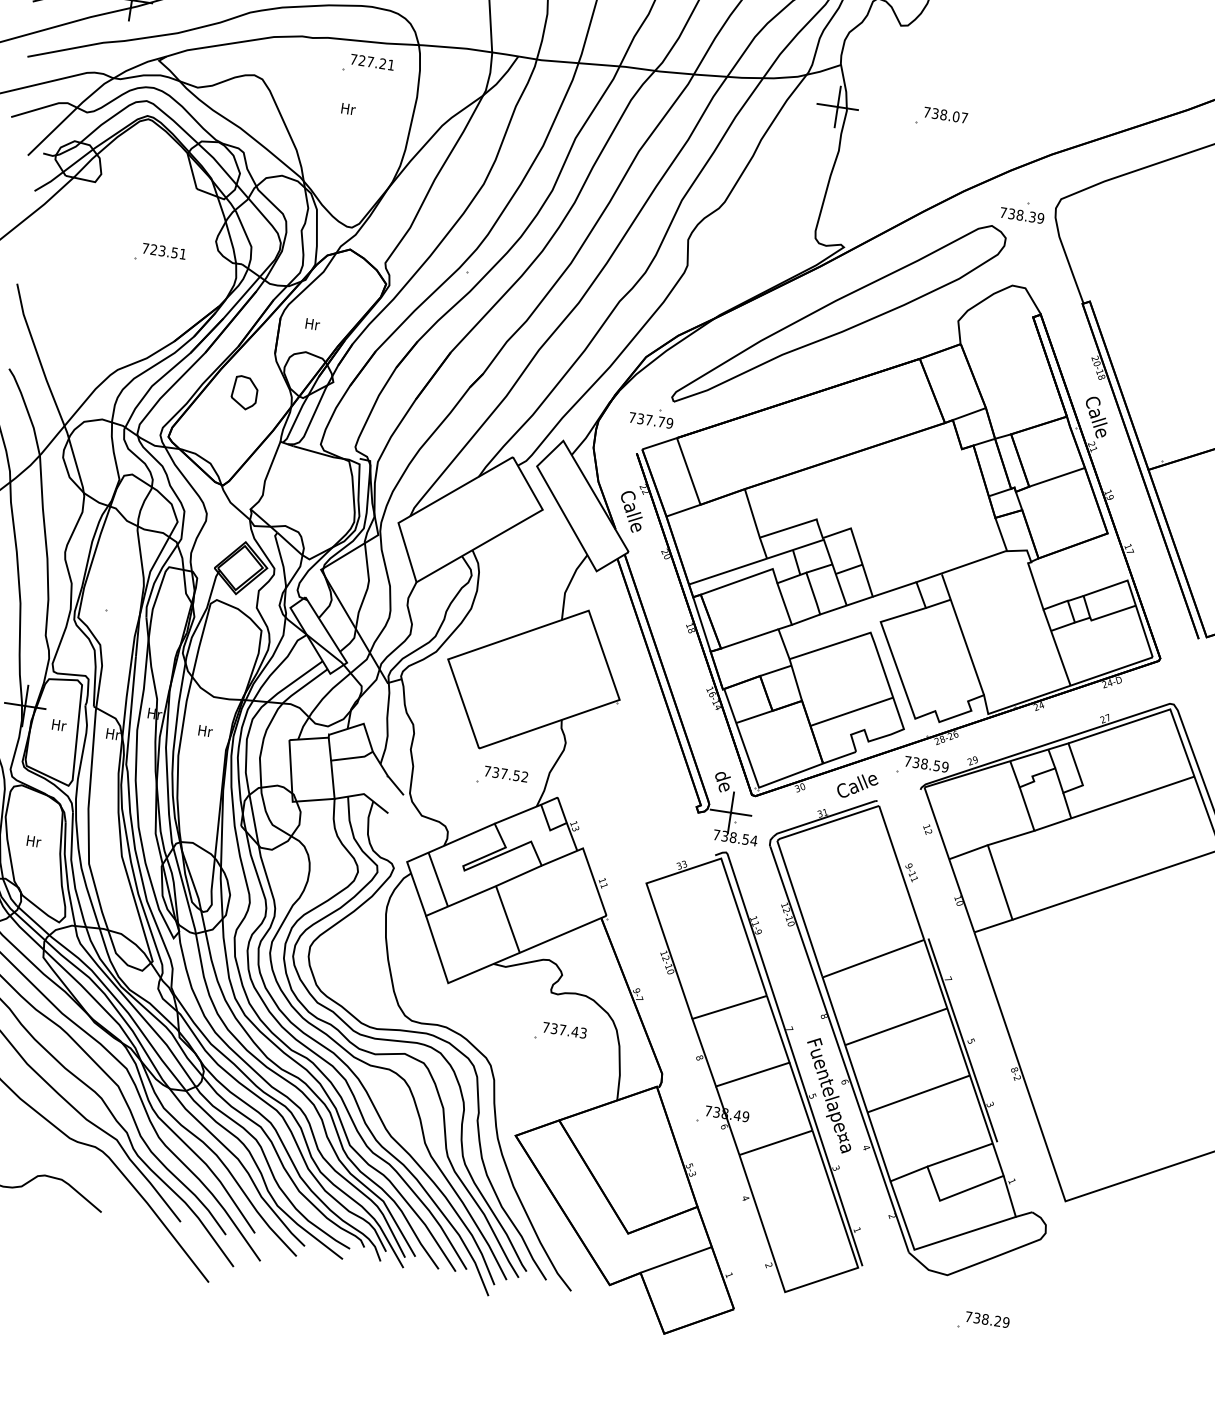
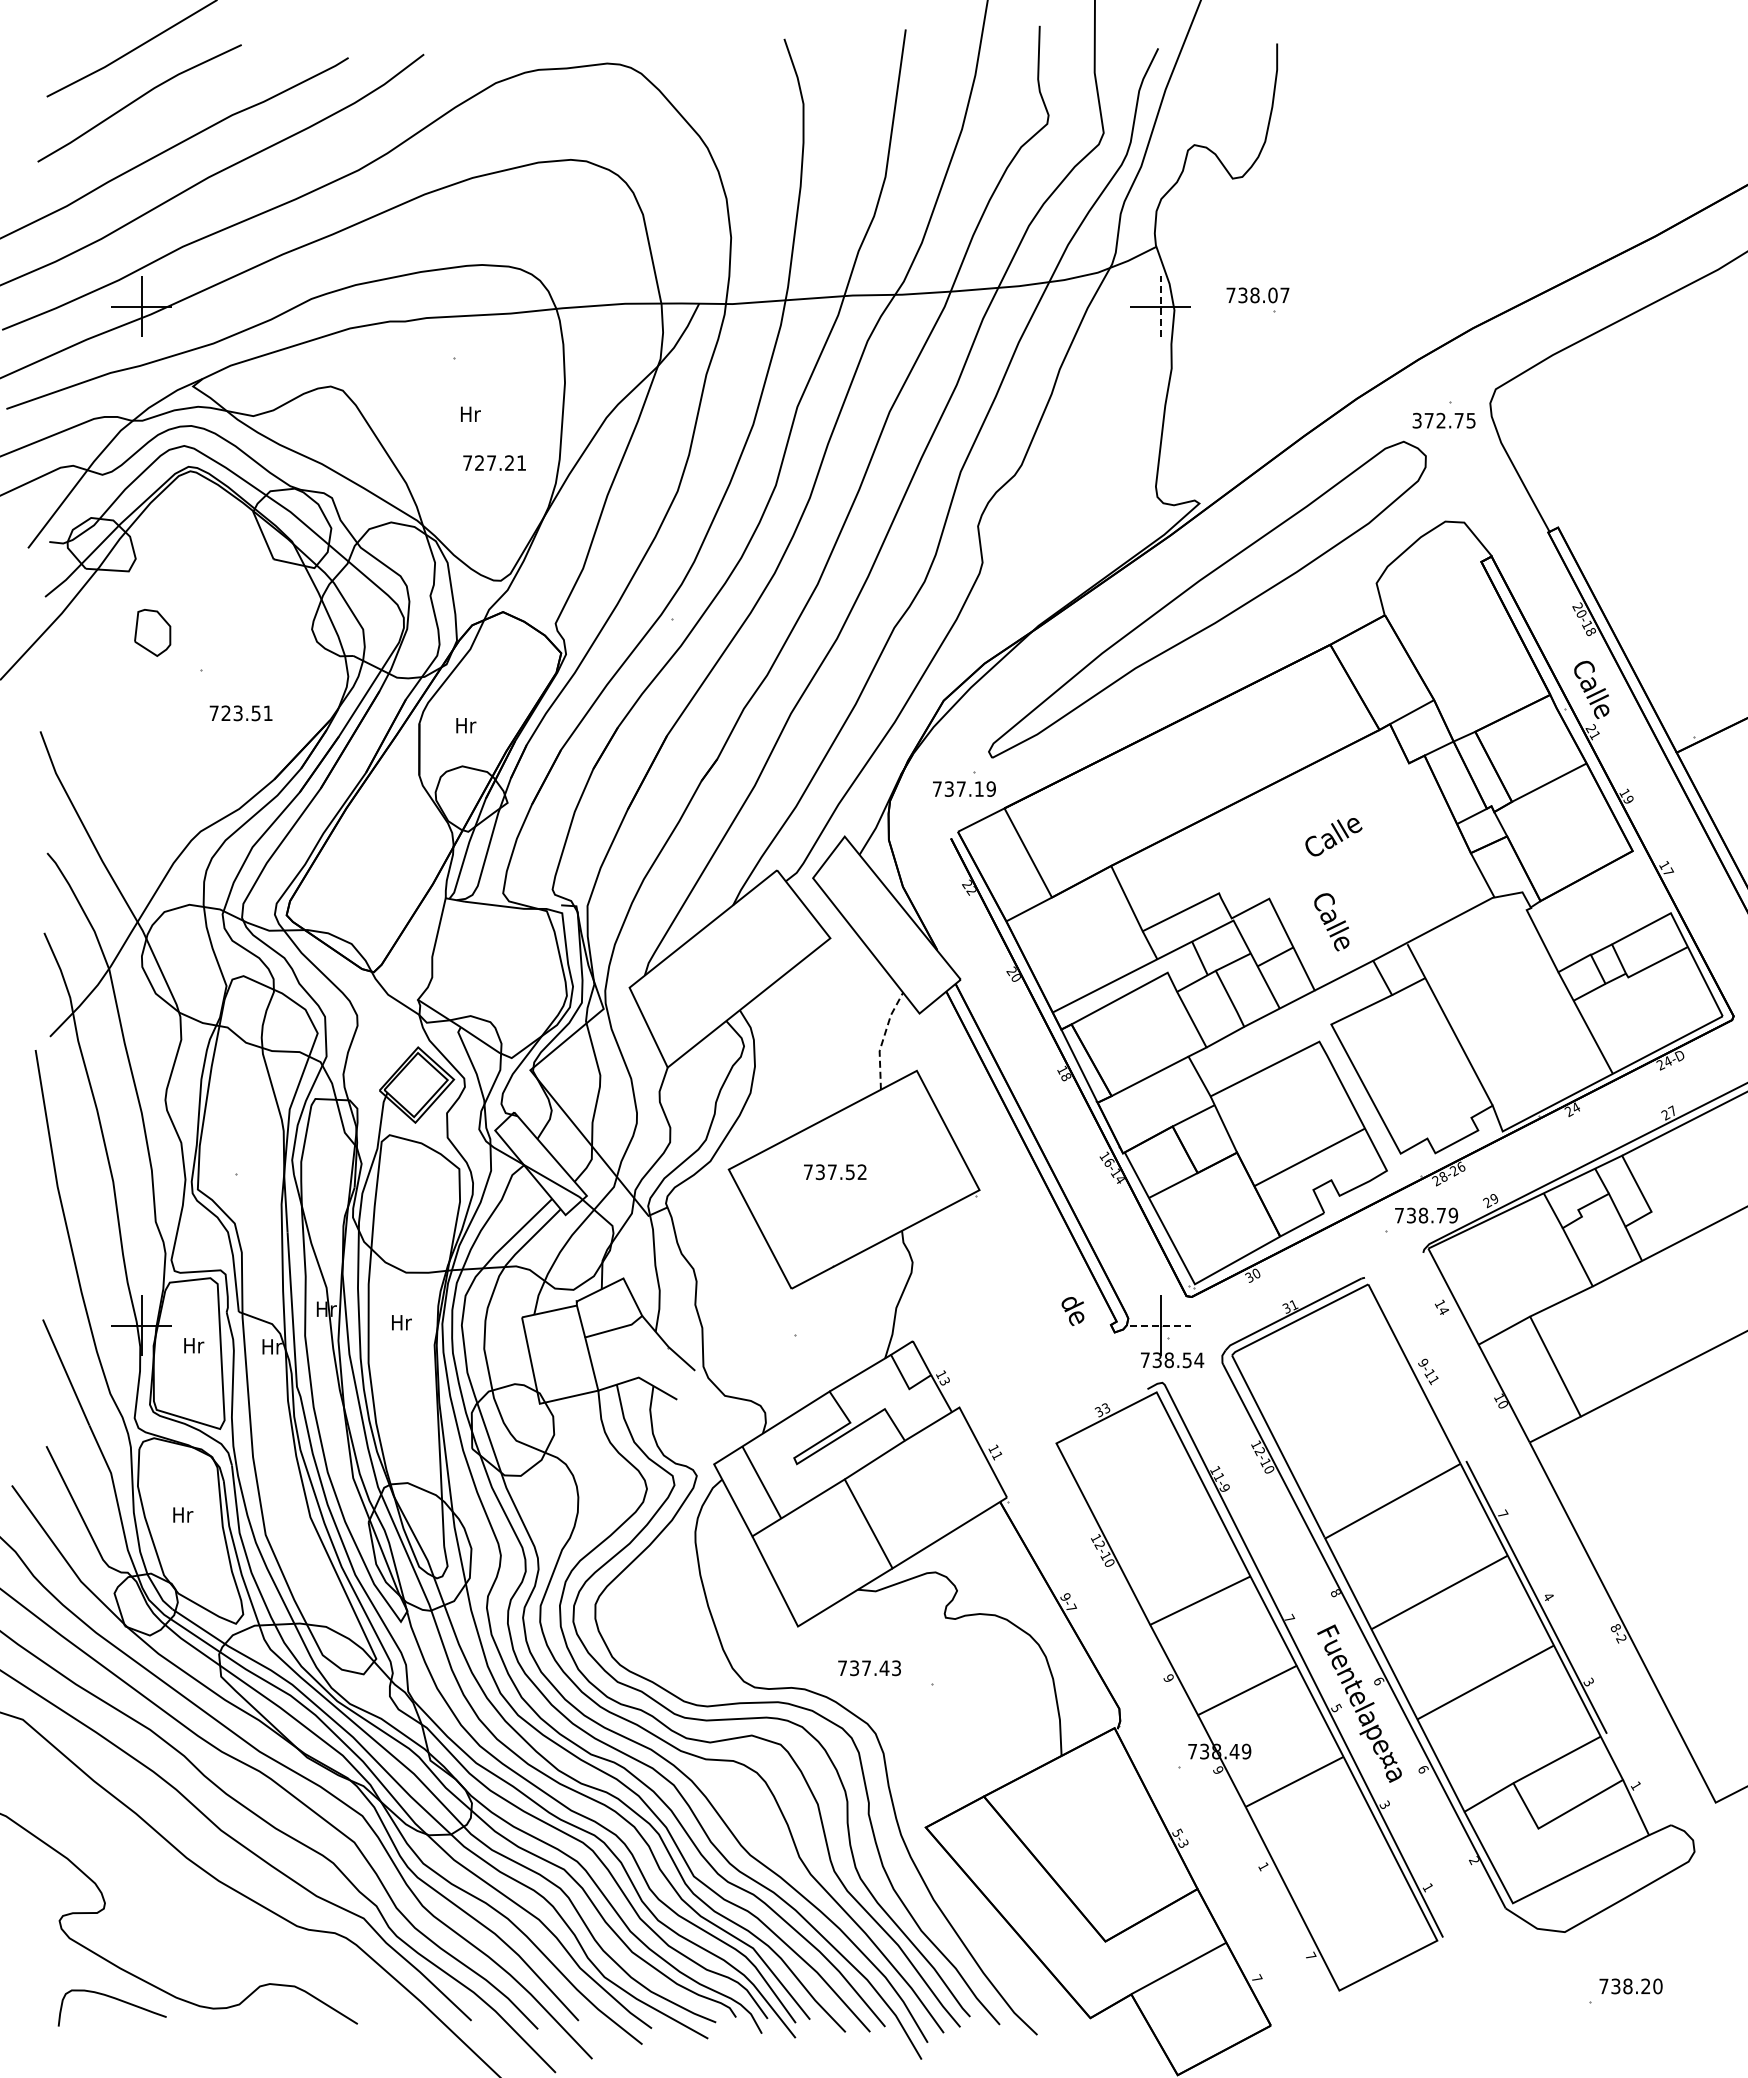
text: (372, 61) -> (494, 462), moved
line: (837, 106) -> (1160, 306), solid -> dashed
text: (945, 115) -> (1257, 295), moved
text: (1021, 215) -> (1443, 420), 738.39 -> 372.75
text: (163, 251) -> (240, 713), moved
part: (244, 392) -> (152, 632), moved
text: (661, 421) -> (979, 788), 737.79 -> 737.19
text: (631, 511) -> (1331, 922), moved
line: (569, 584) -> (883, 1038), solid -> dashed
text: (937, 765) -> (1441, 1215), 738.59 -> 738.79
text: (506, 774) -> (835, 1172), moved
text: (722, 782) -> (1072, 1311), moved
text: (857, 786) -> (1333, 837), moved
line: (730, 812) -> (1160, 1325), solid -> dashed
text: (928, 831) -> (1443, 1310), 12 -> 14
text: (564, 1030) -> (869, 1668), moved
text: (971, 1041) -> (1548, 1596), 5 -> 4
text: (699, 1057) -> (1168, 1678), 8 -> 9
text: (724, 1126) -> (1218, 1770), 6 -> 9
text: (866, 1147) -> (1423, 1769), 4 -> 6
text: (745, 1198) -> (1263, 1866), 4 -> 1
text: (768, 1264) -> (1310, 1955), 2 -> 7
text: (728, 1275) -> (1256, 1978), 1 -> 7
text: (1005, 1322) -> (1657, 1986), 738.29 -> 738.20

